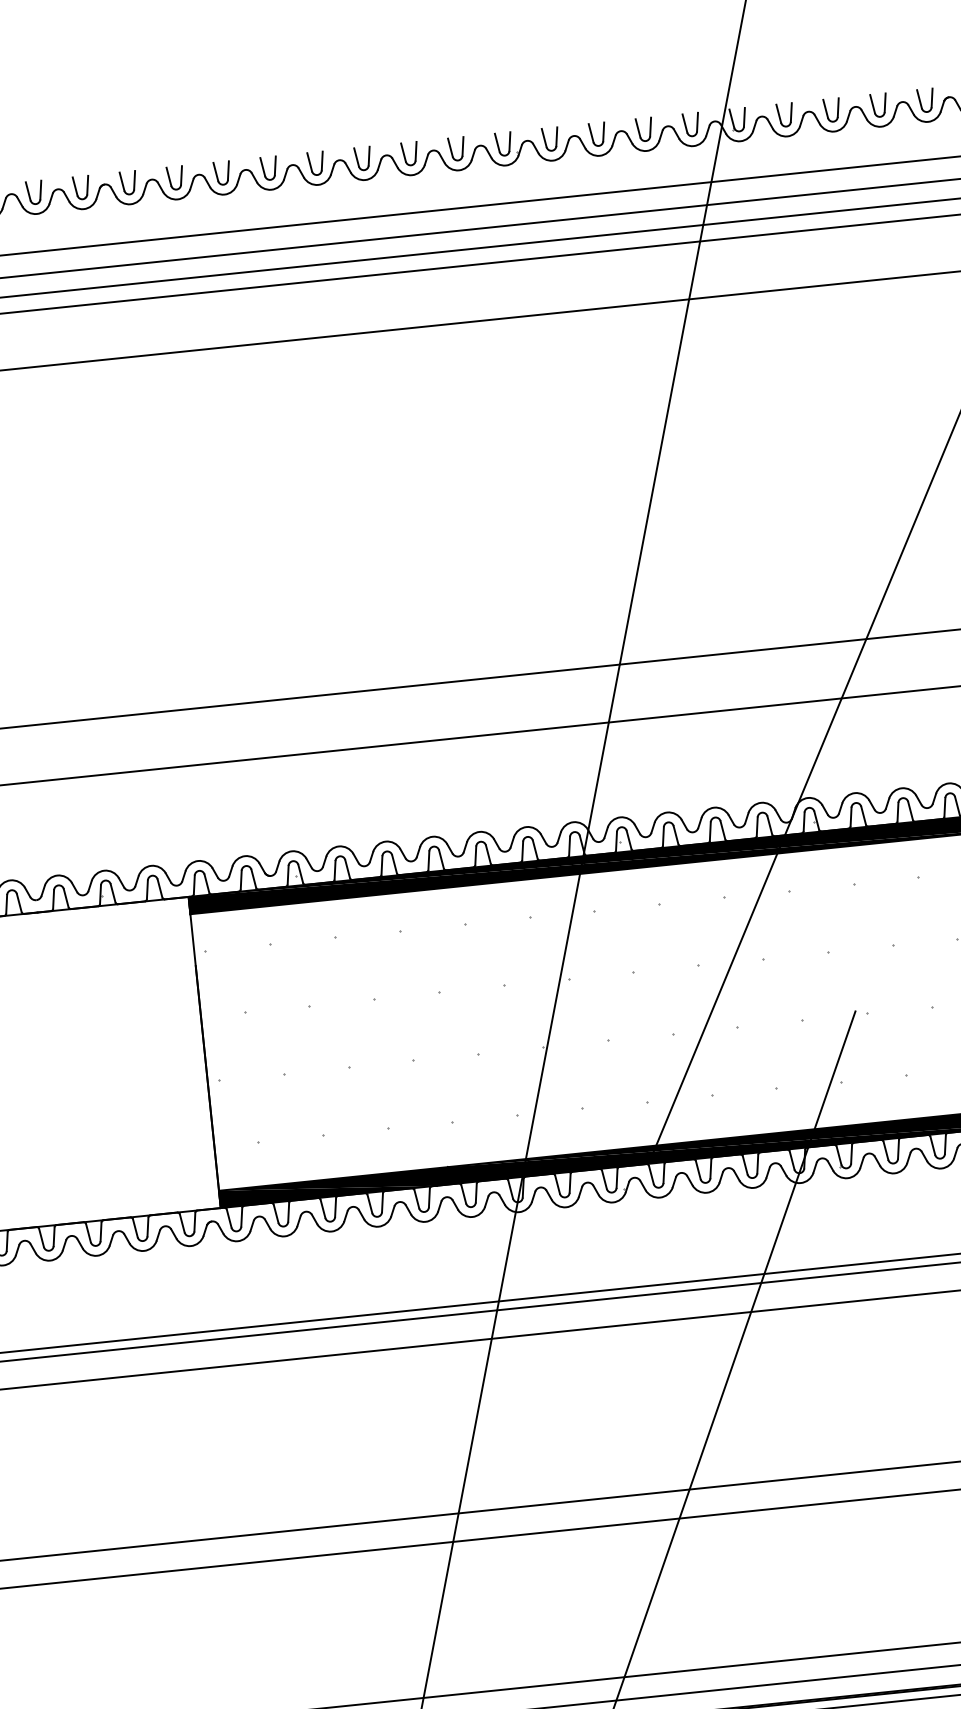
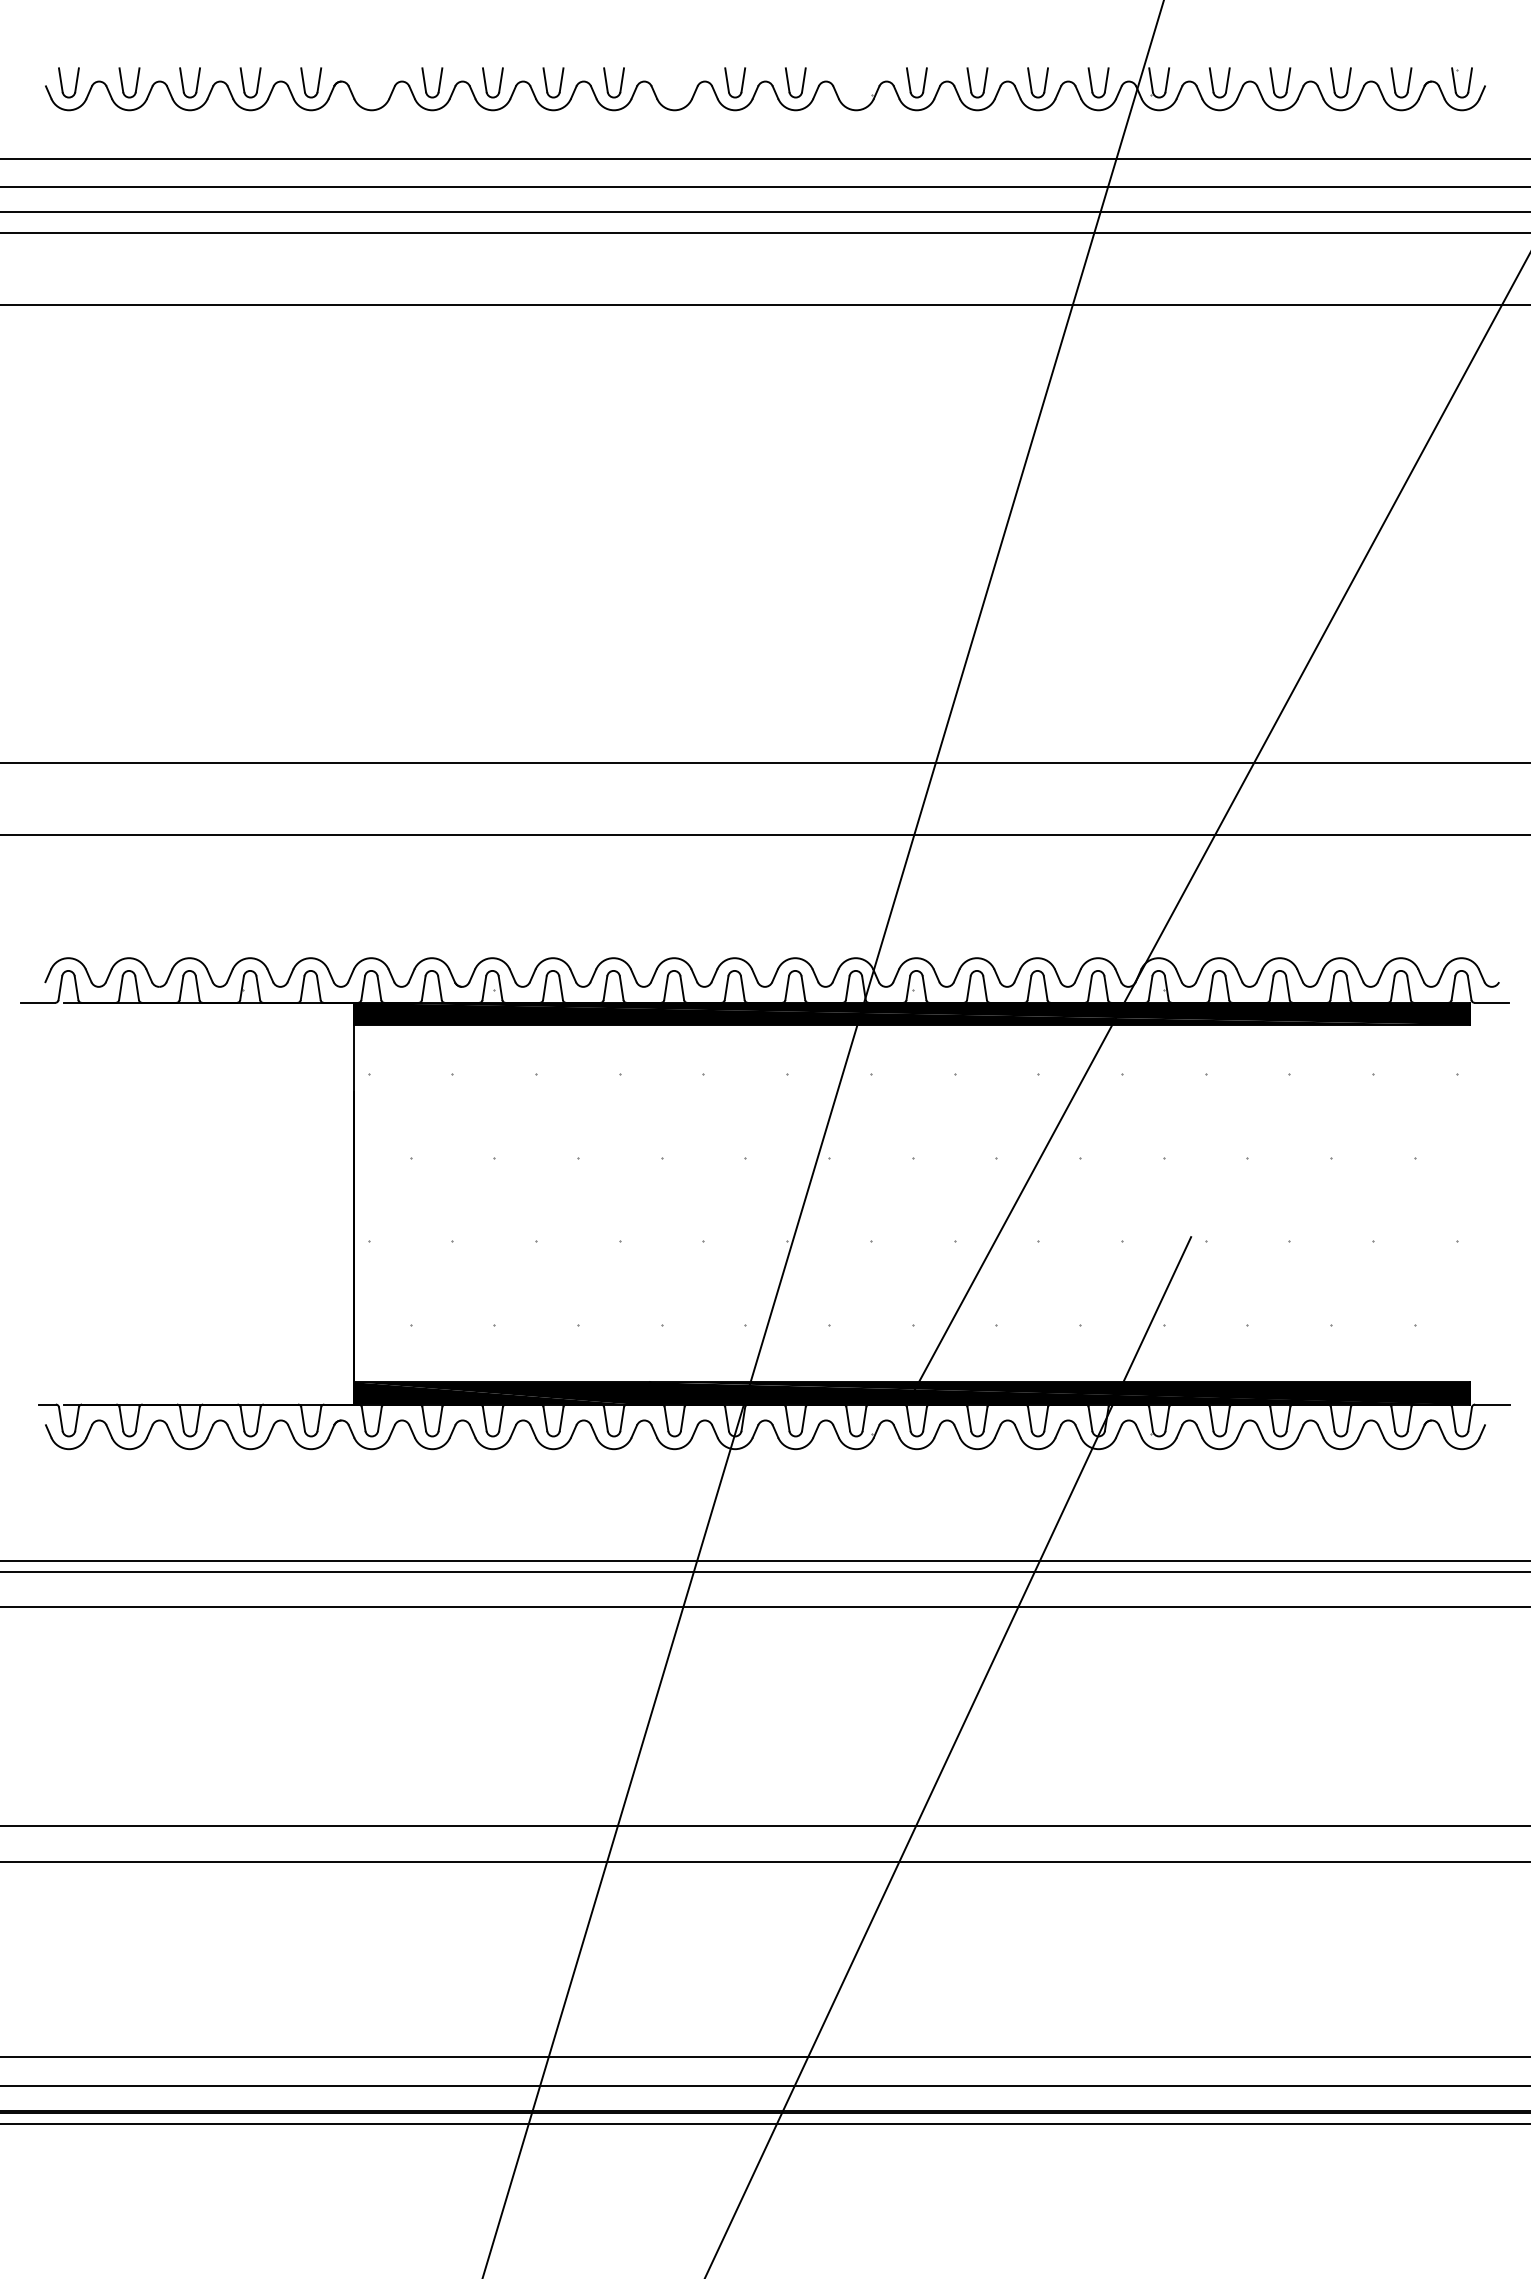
part: (508, 145) -> (862, 84), removed
part: (358, 160) -> (668, 84), removed
part: (123, 184) -> (365, 83), removed

